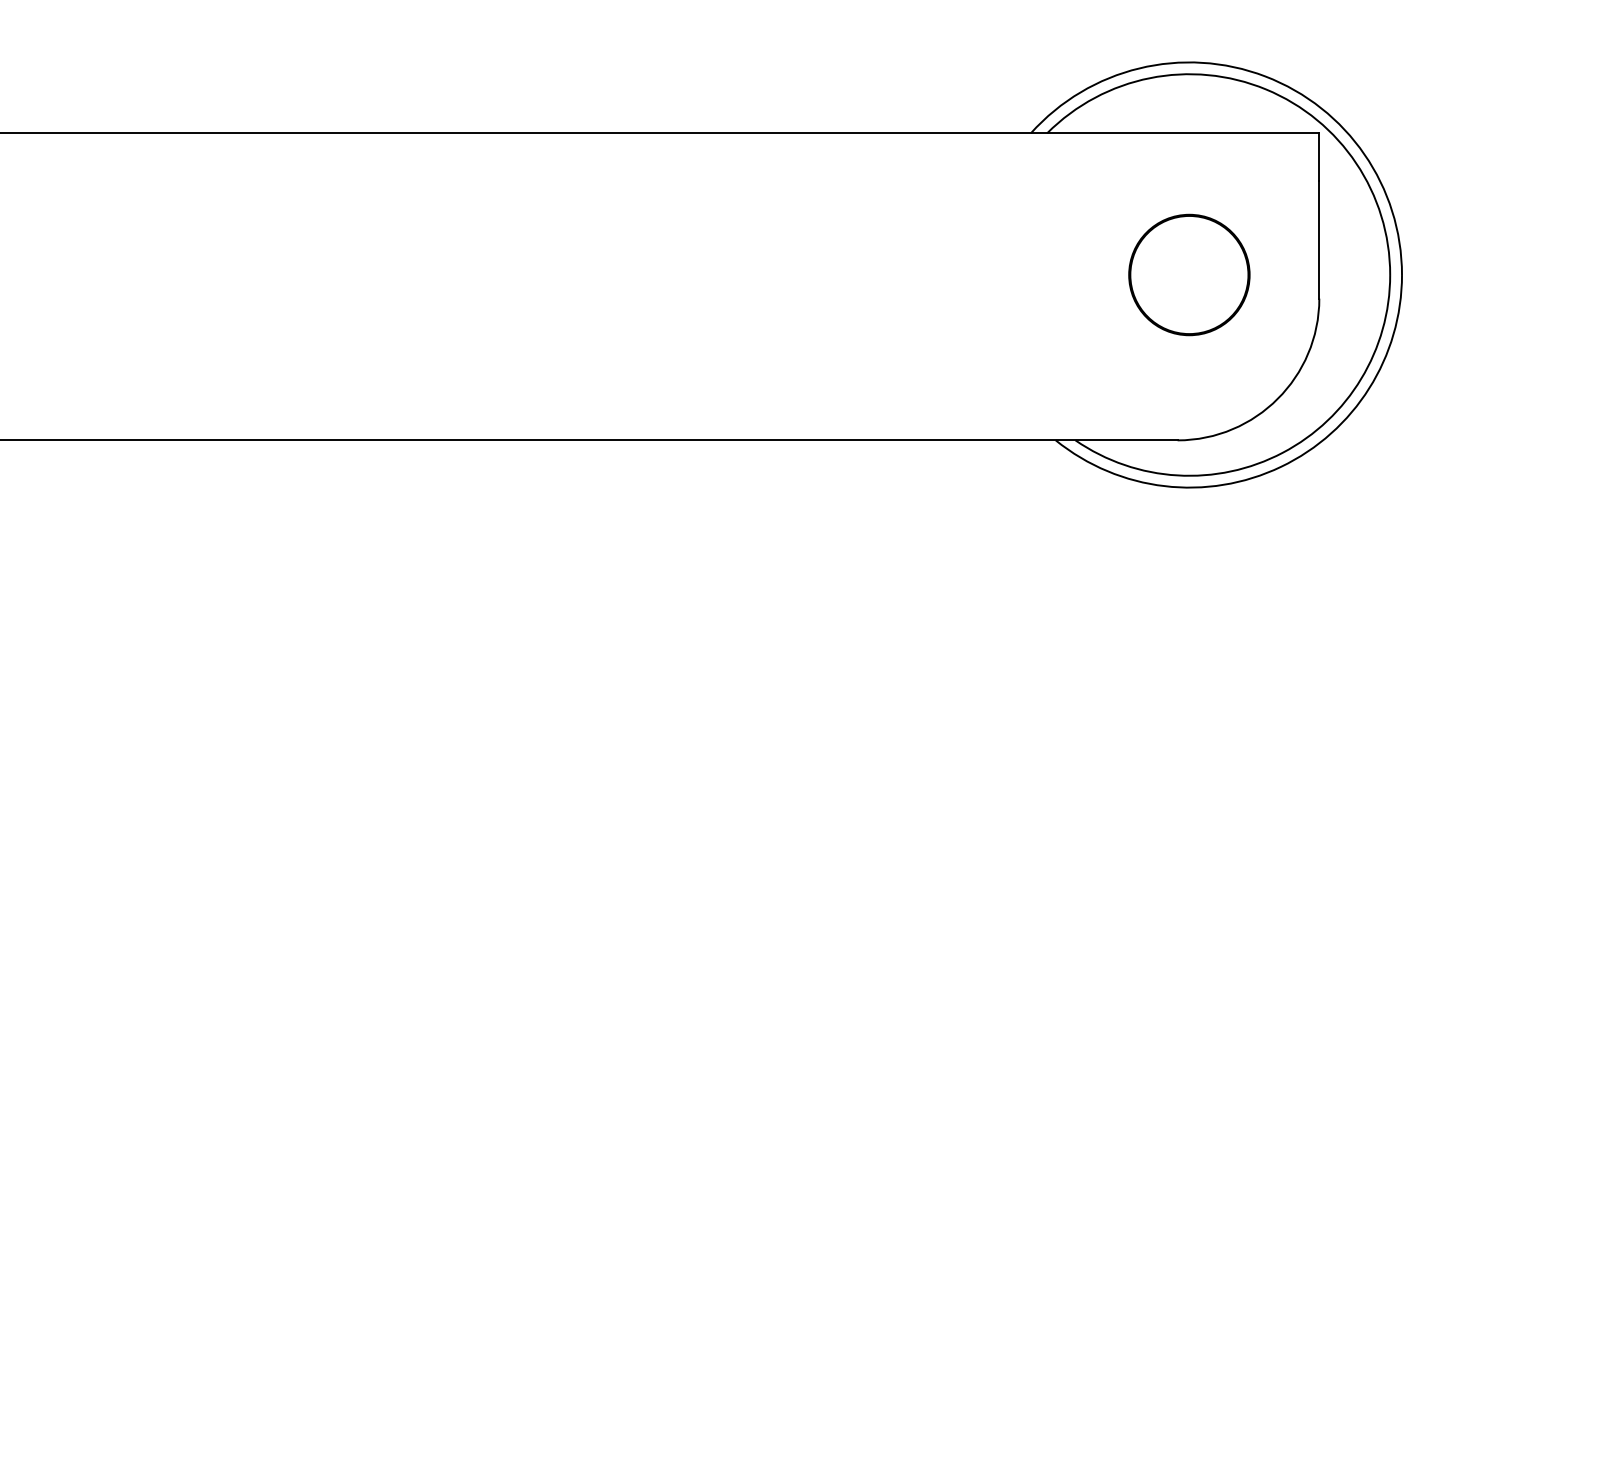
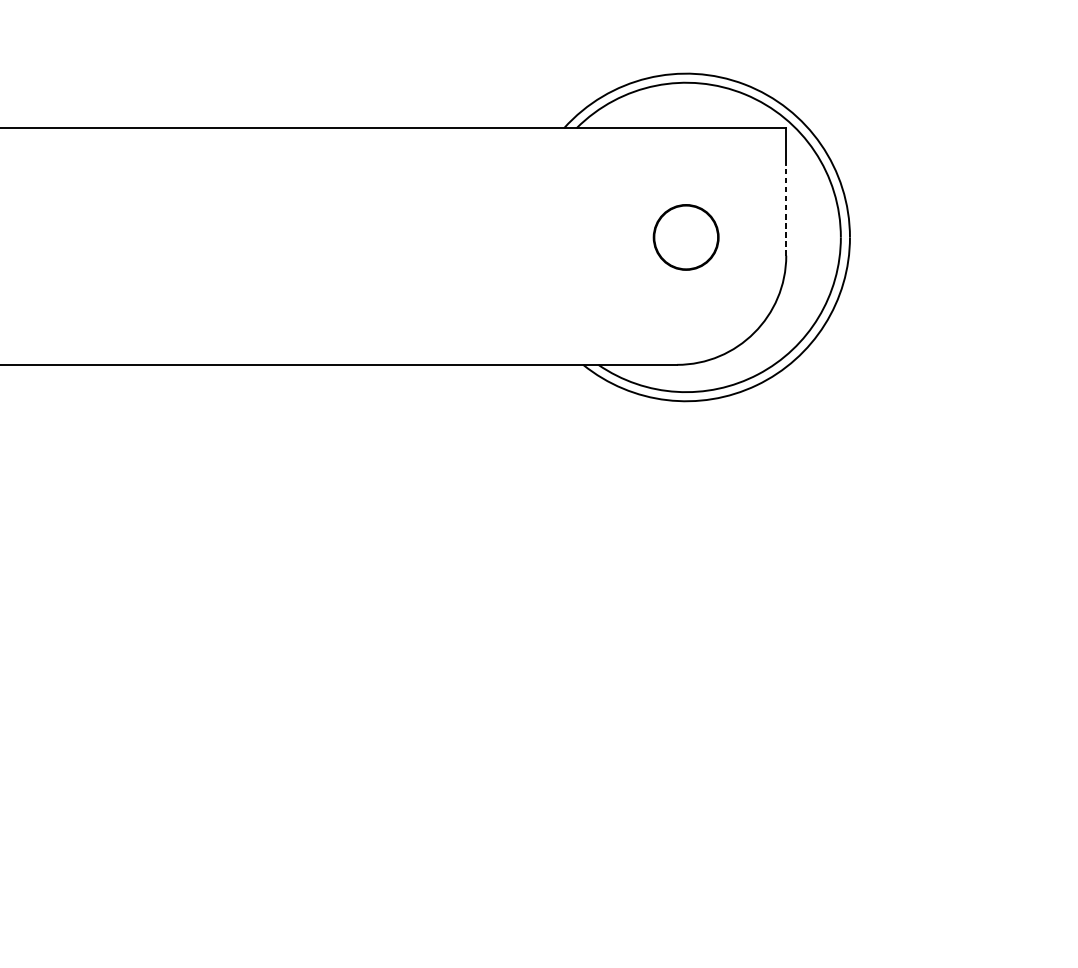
line: (1319, 239) -> (786, 210), solid -> dashed
part: (1189, 274) -> (686, 237), size x0.7

